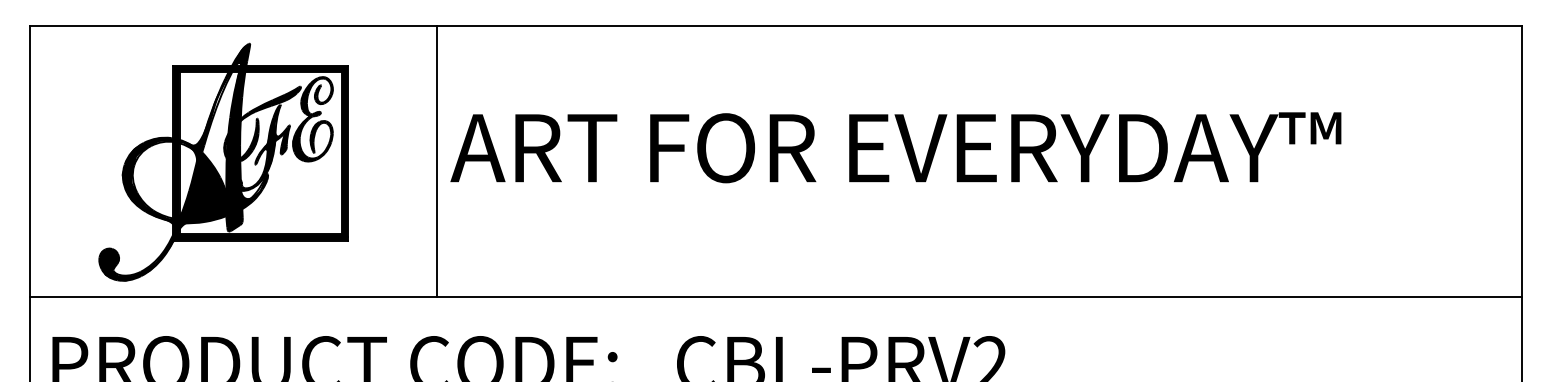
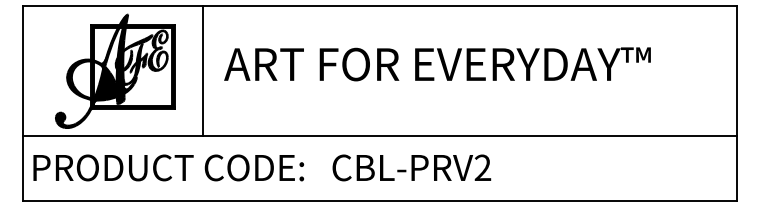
line: (436, 160) -> (202, 70), moved

